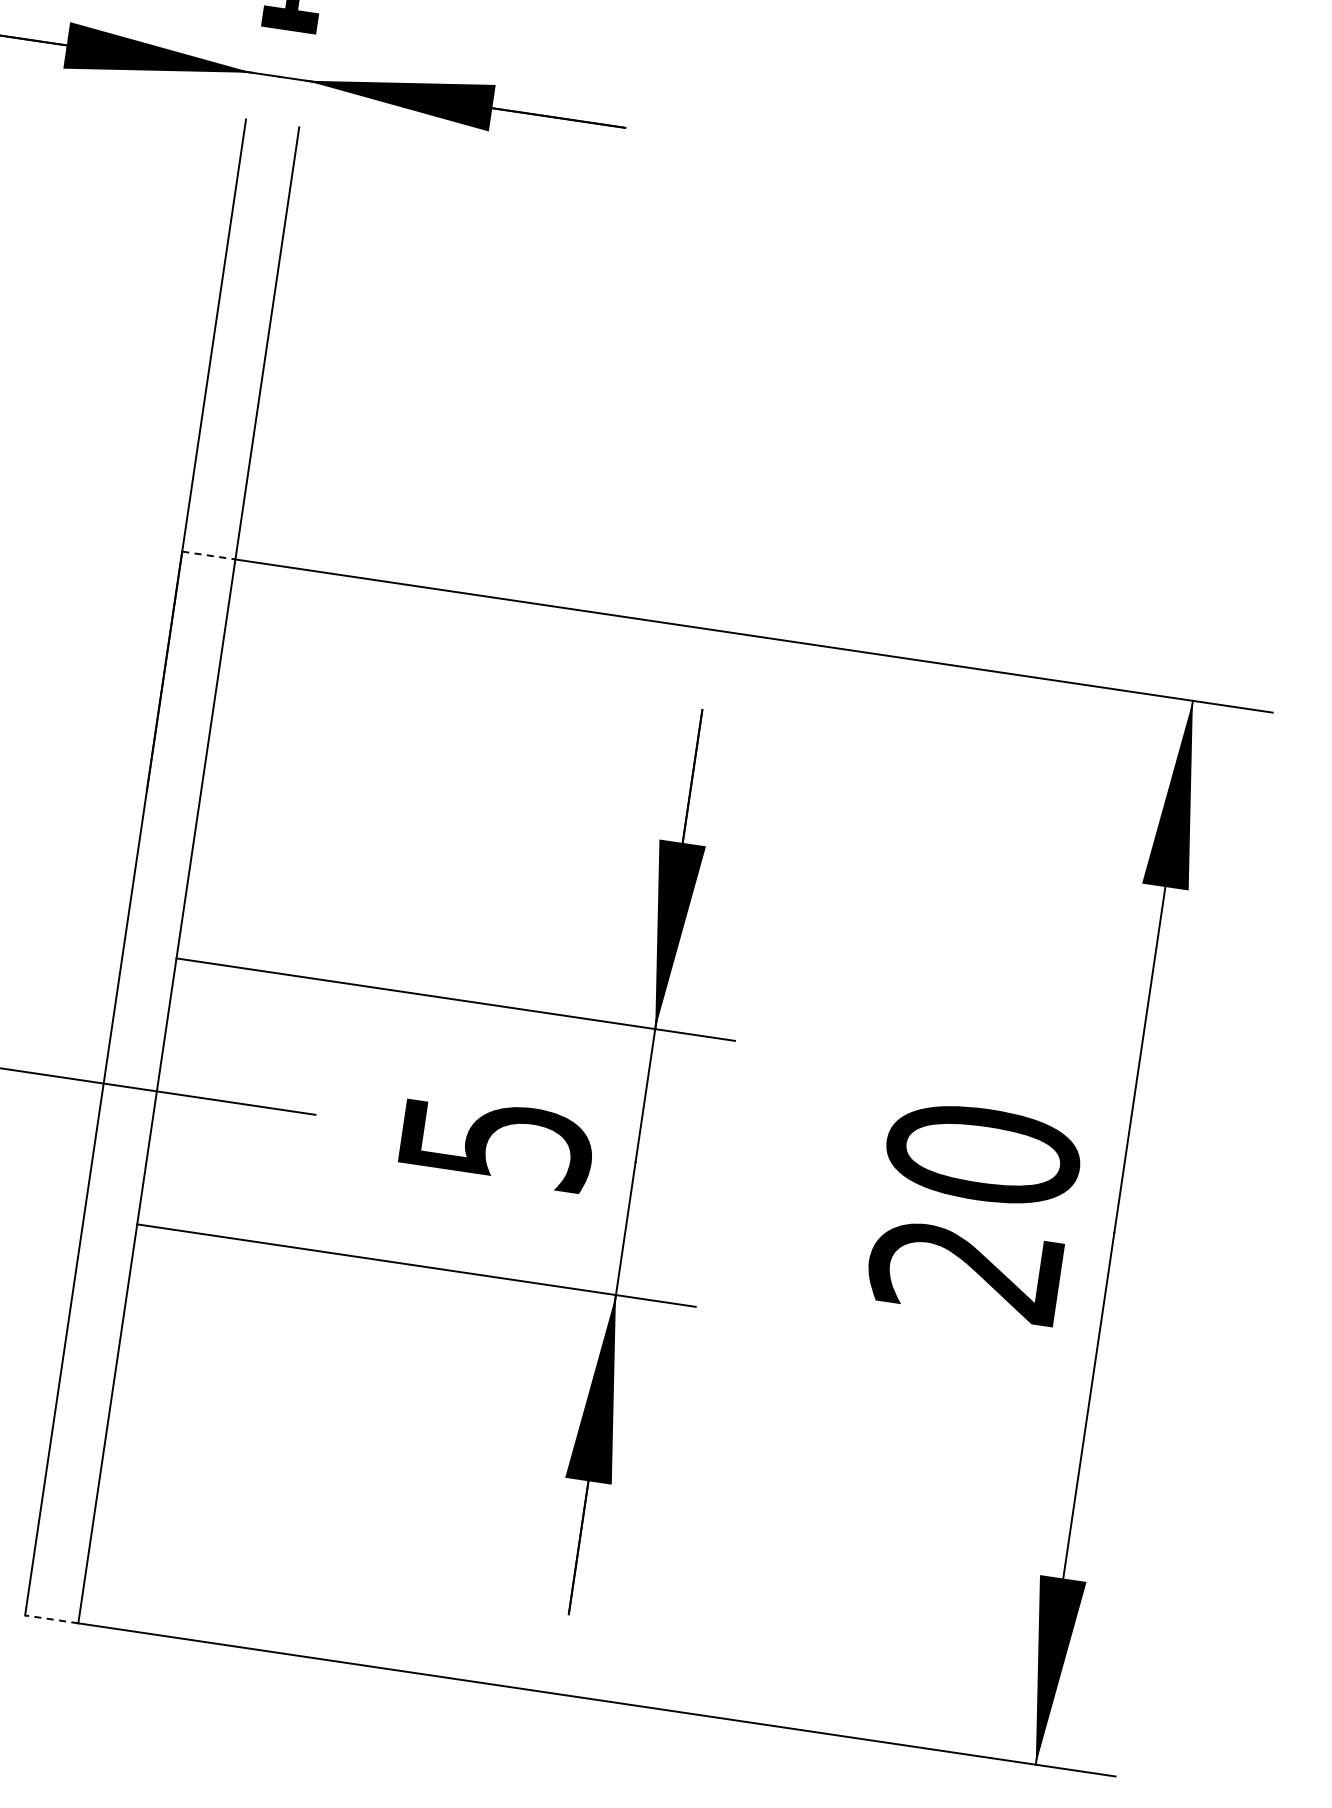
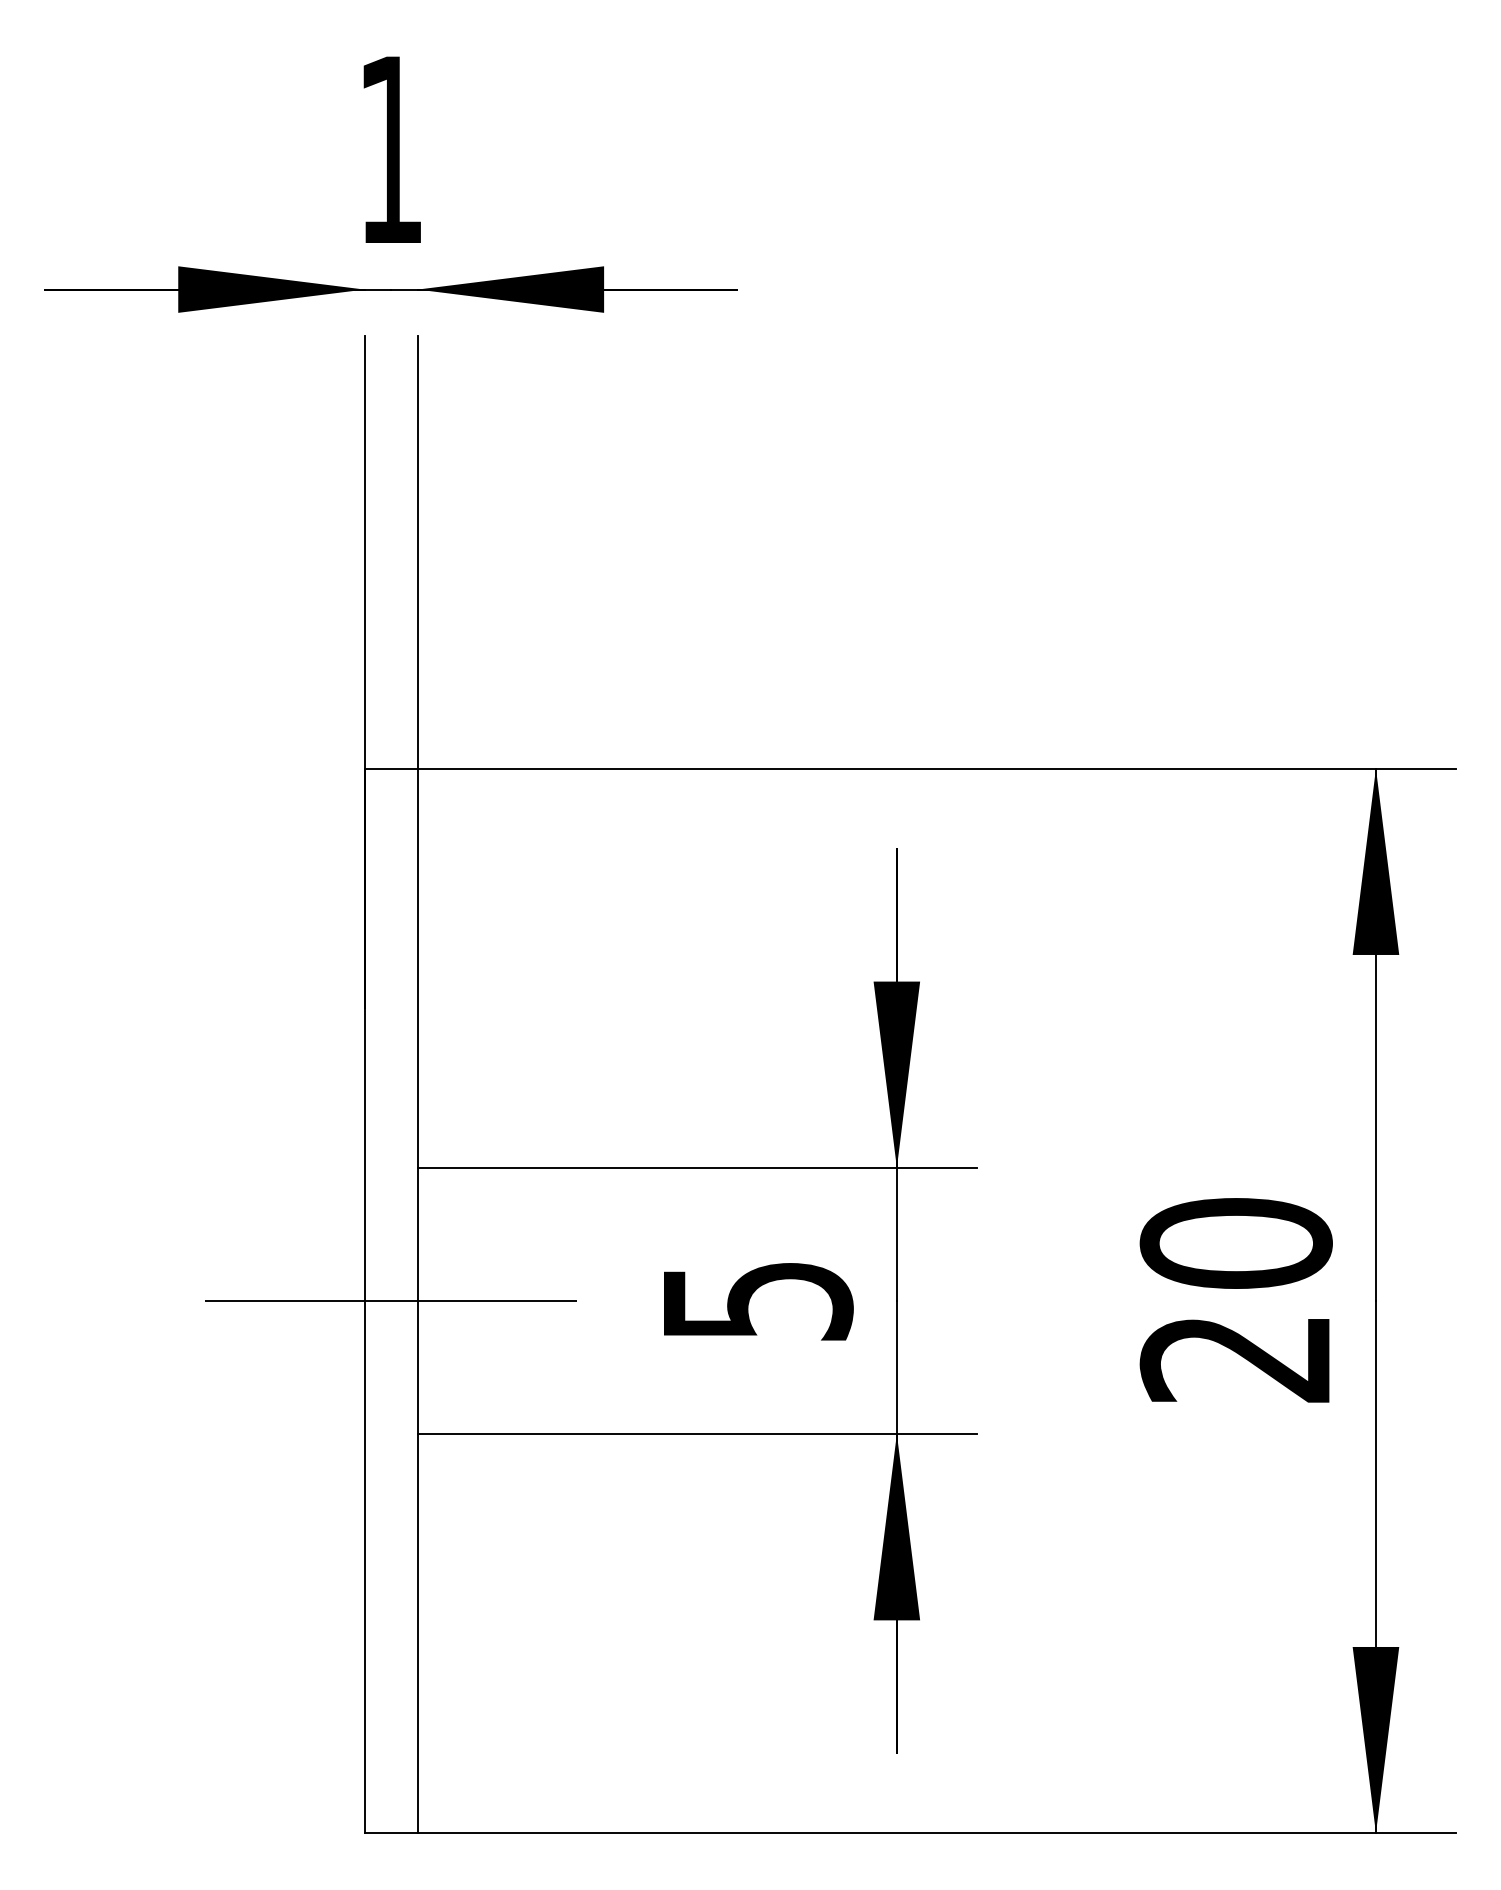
line: (209, 555) -> (391, 768), dashed -> solid
line: (52, 1619) -> (391, 1833), dashed -> solid

